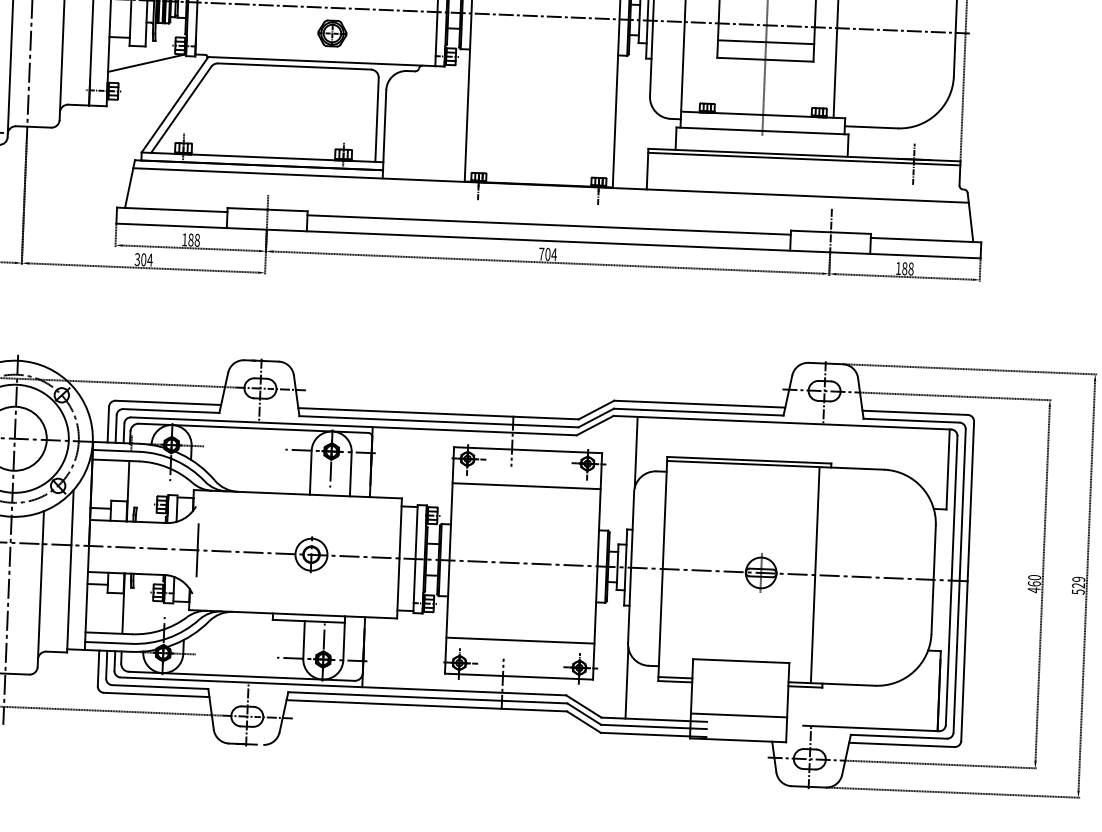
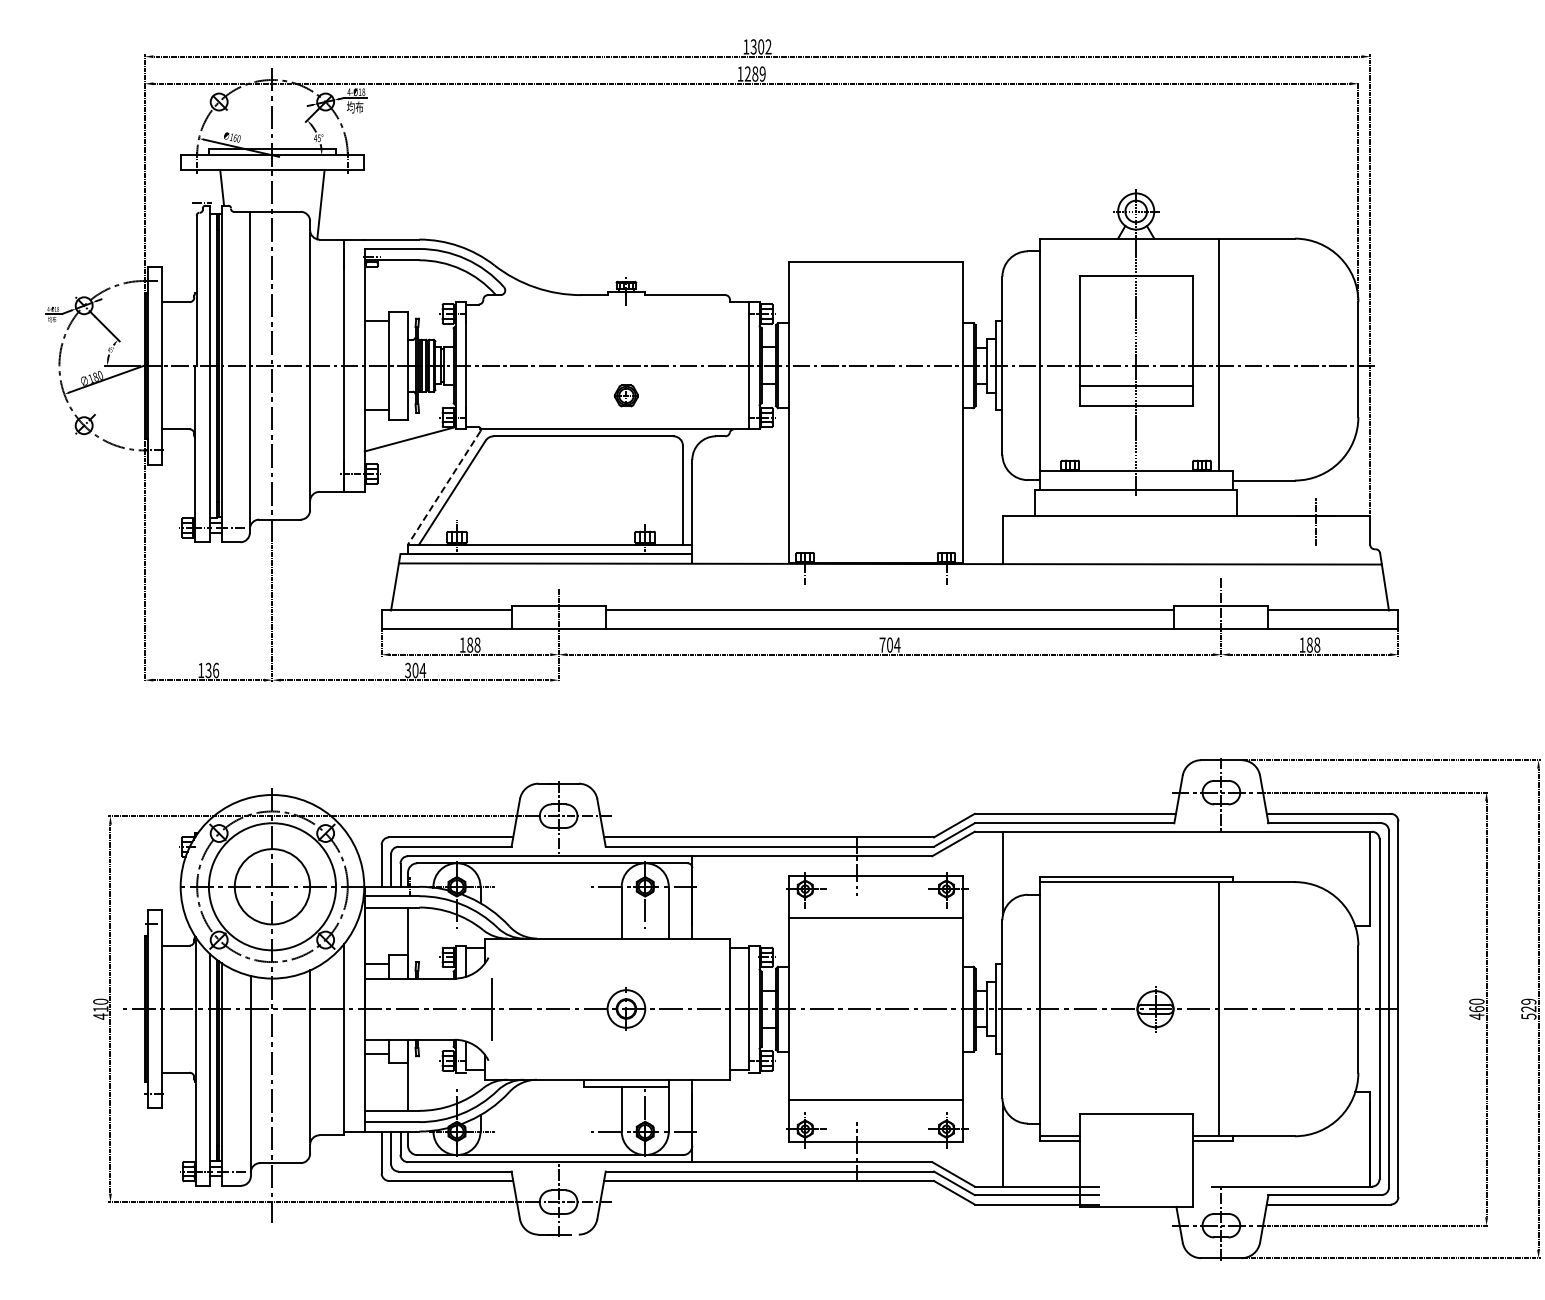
part: (332, 33) -> (626, 395), size x0.7
line: (174, 106) -> (444, 488), solid -> dashed
line: (804, 159) -> (1186, 521), removed
line: (738, 715) -> (1135, 1177), removed

